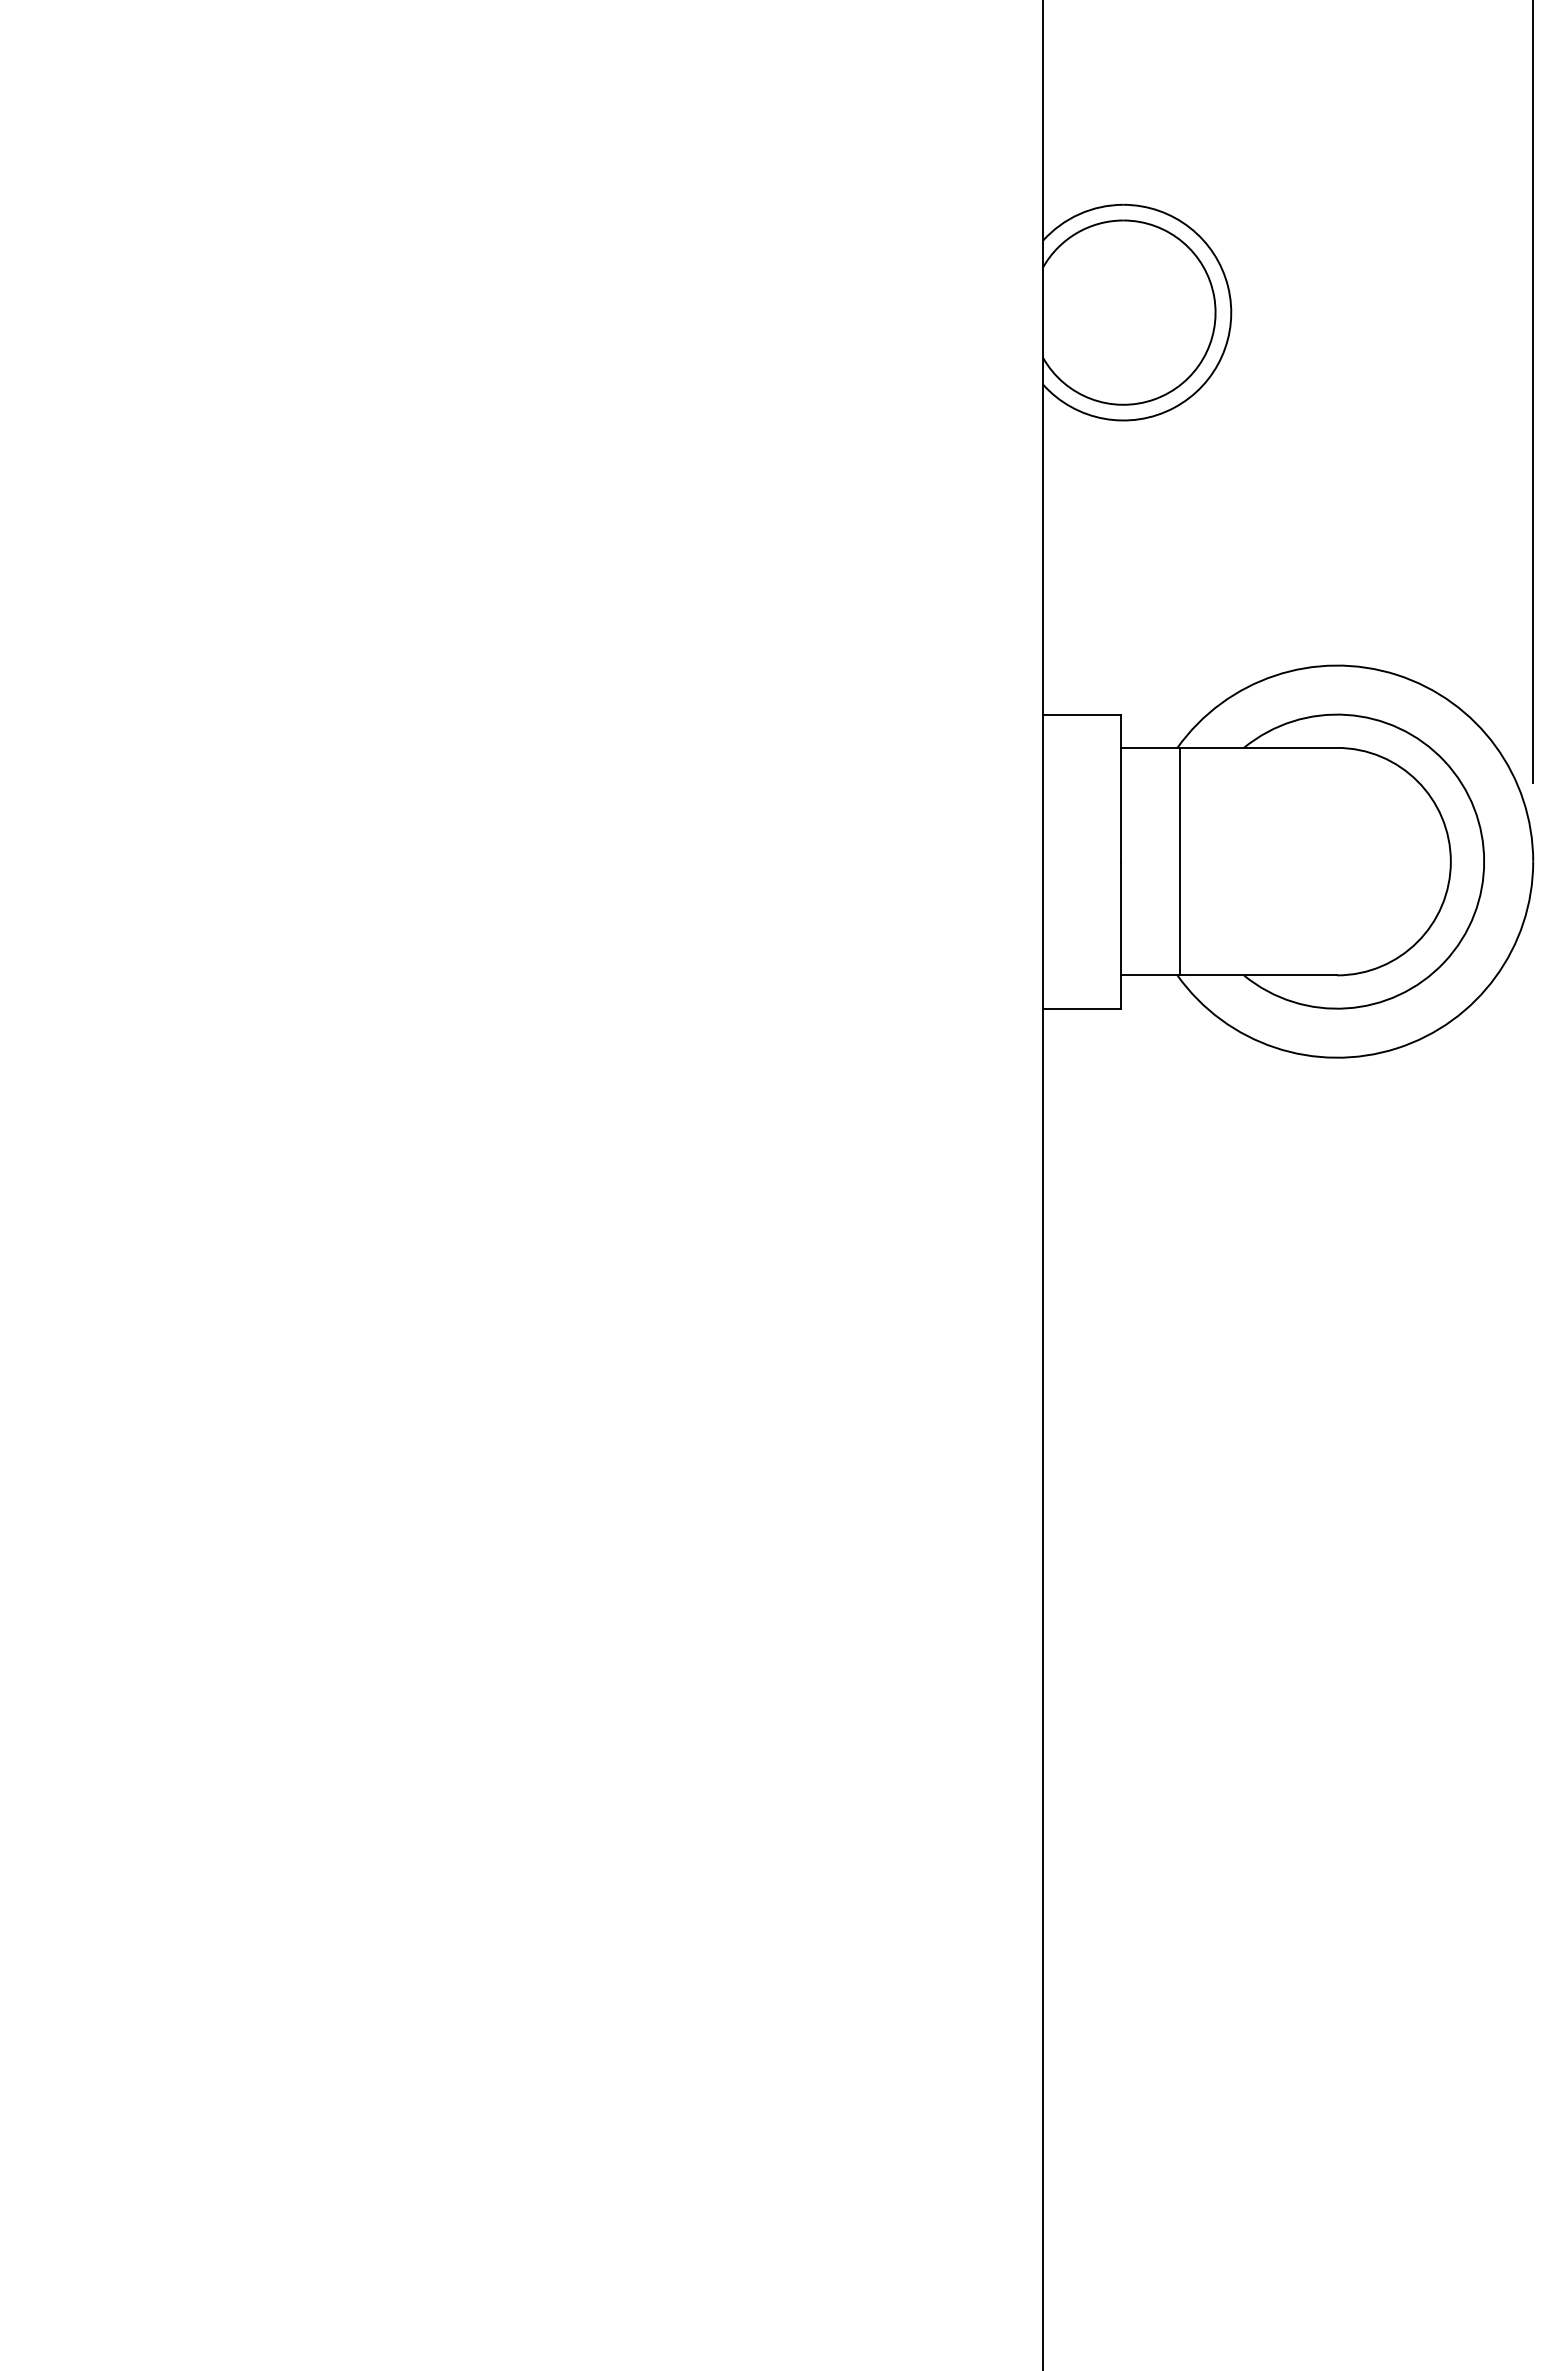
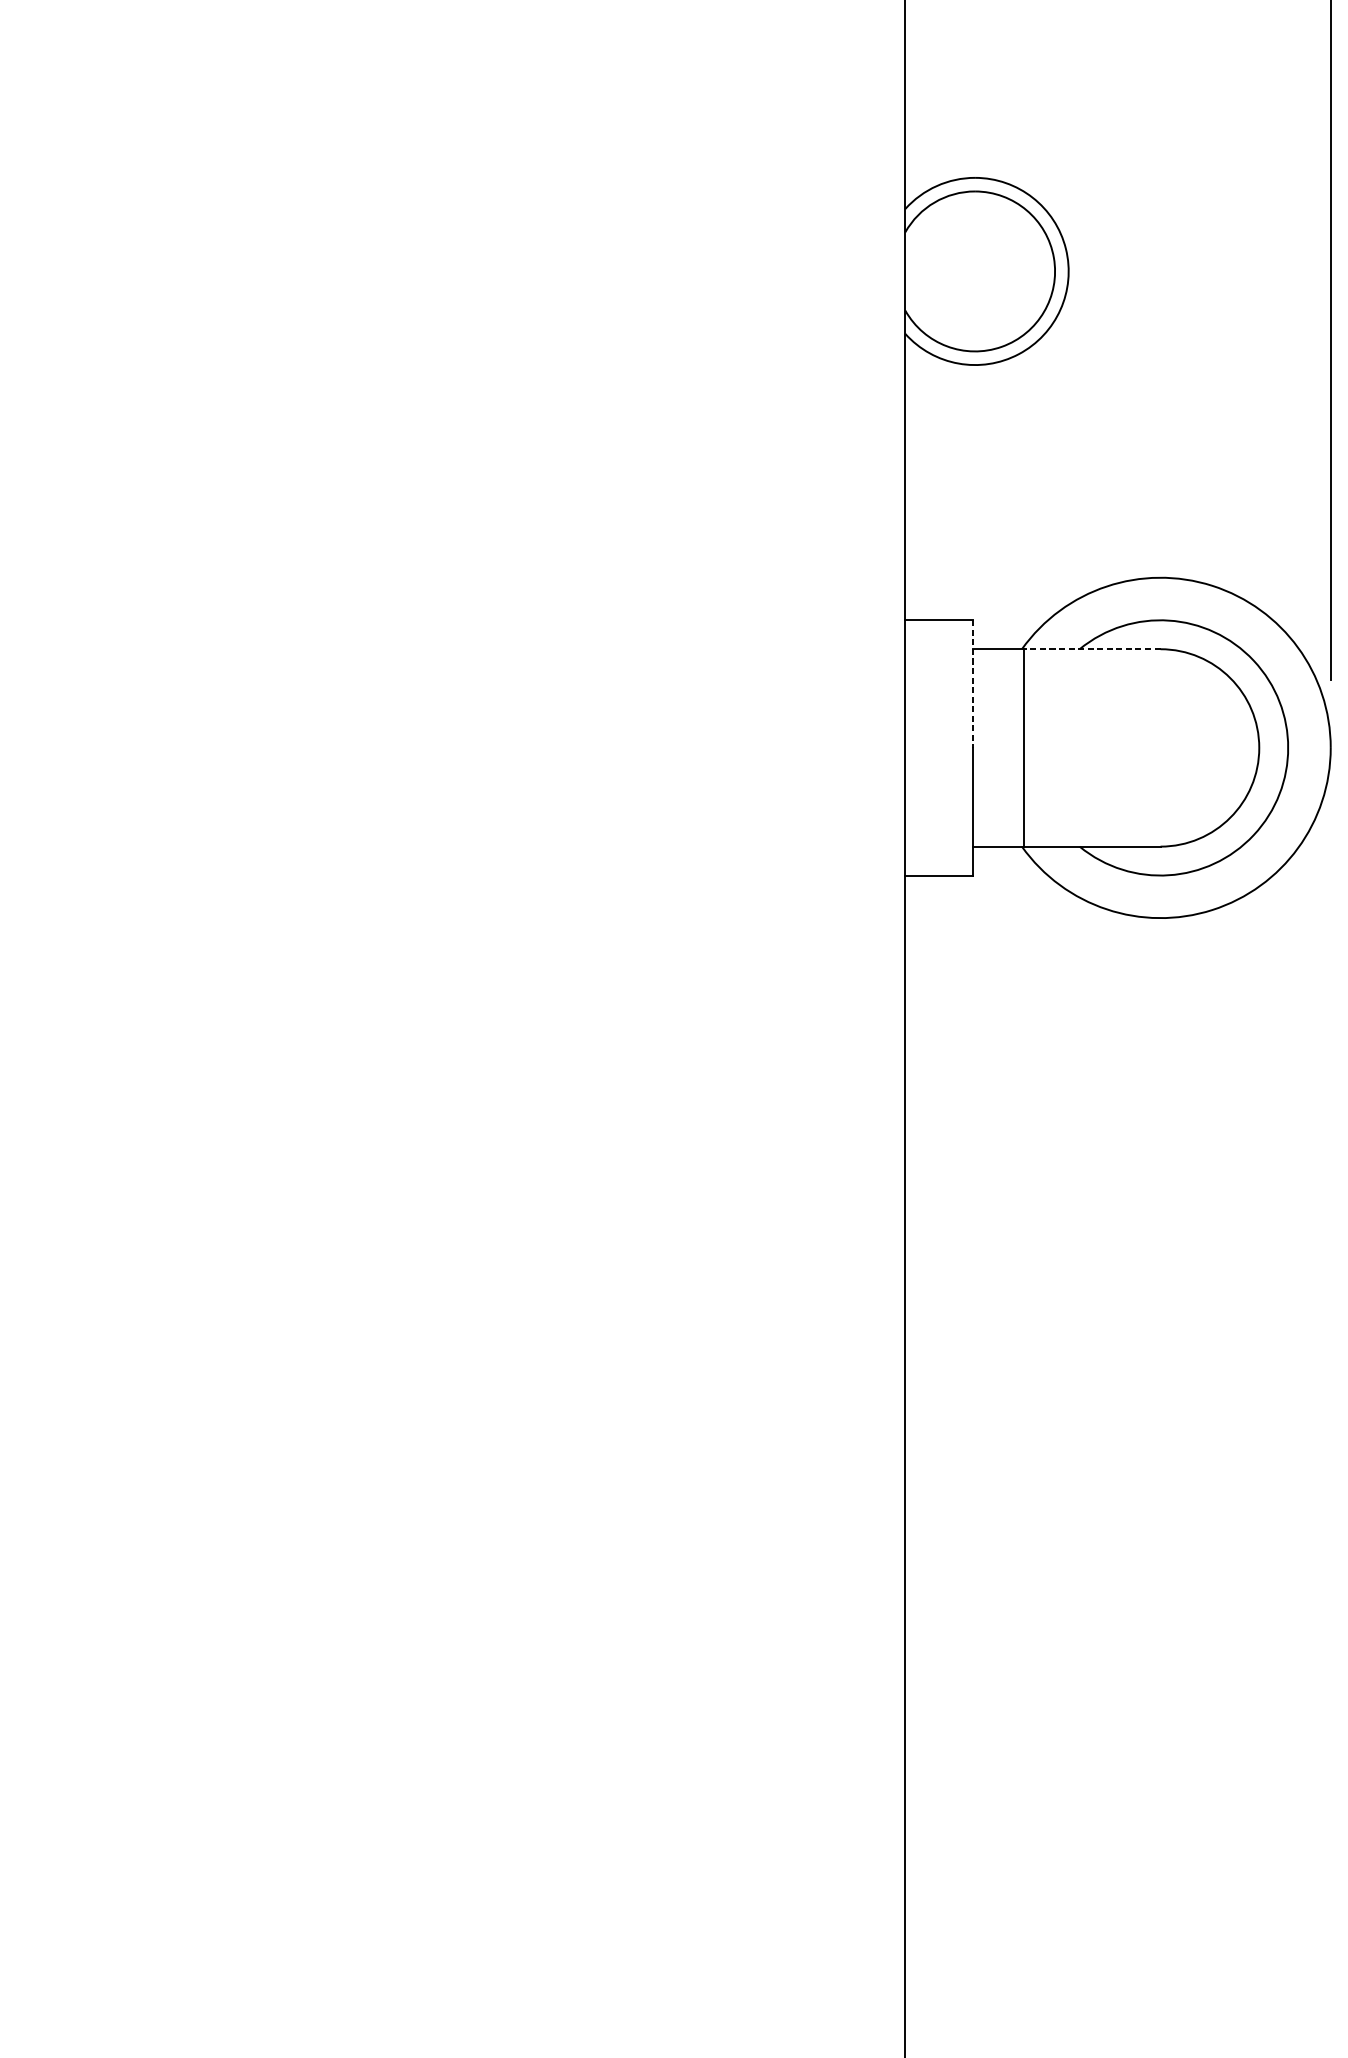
line: (1258, 747) -> (1092, 648), solid -> dashed
line: (1121, 788) -> (973, 684), solid -> dashed

